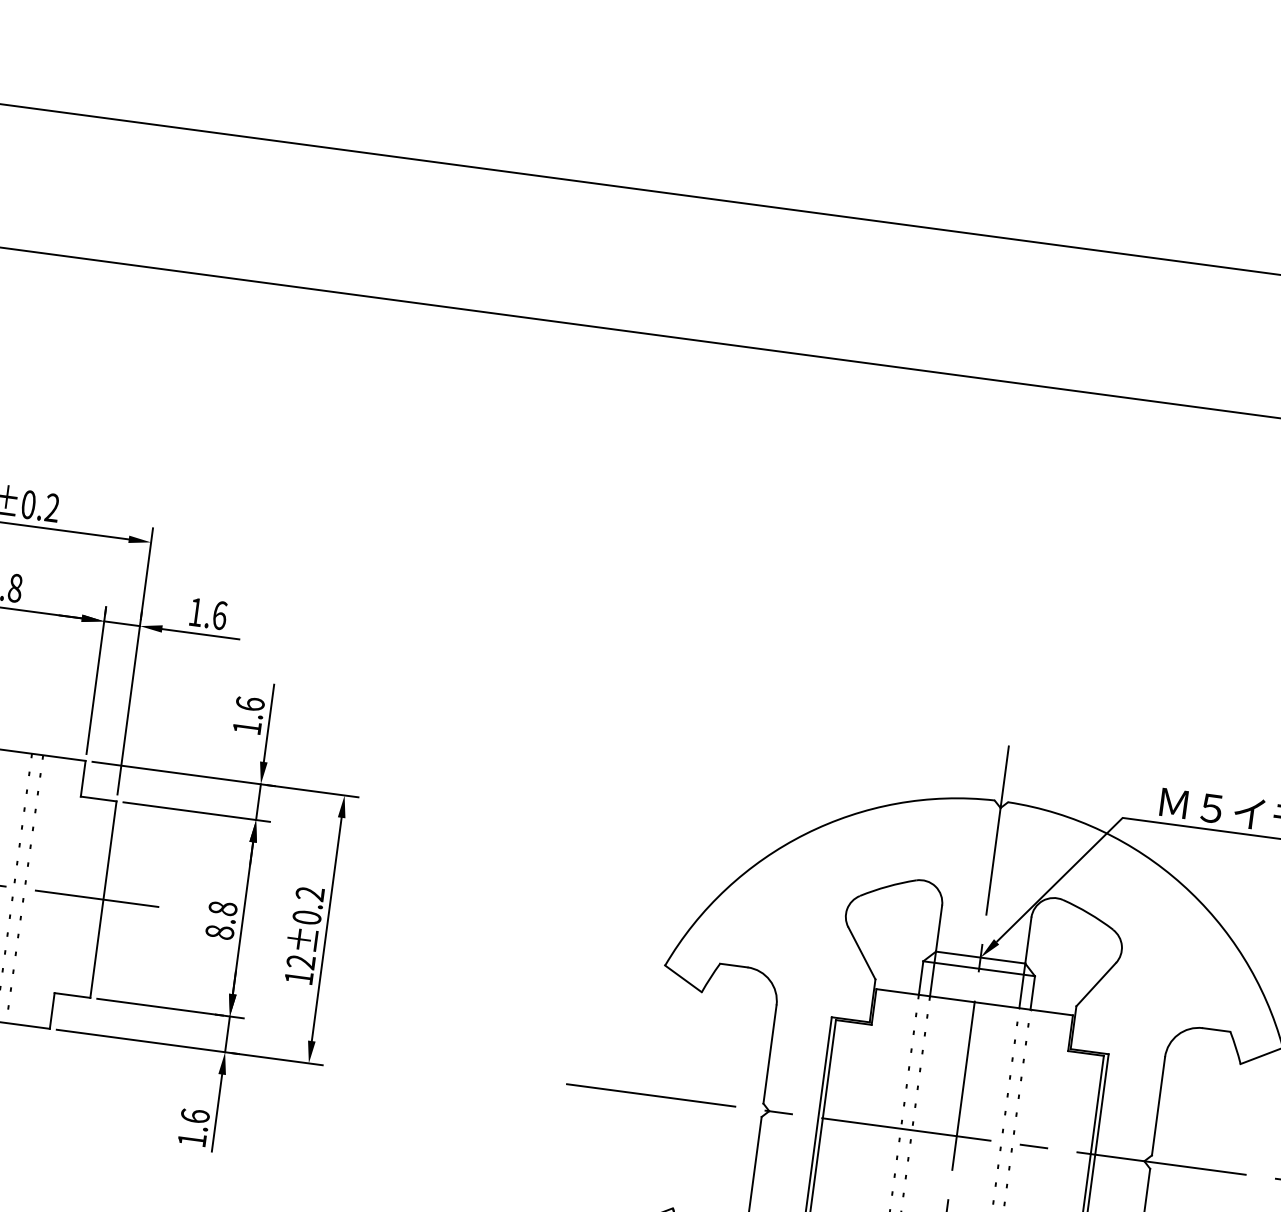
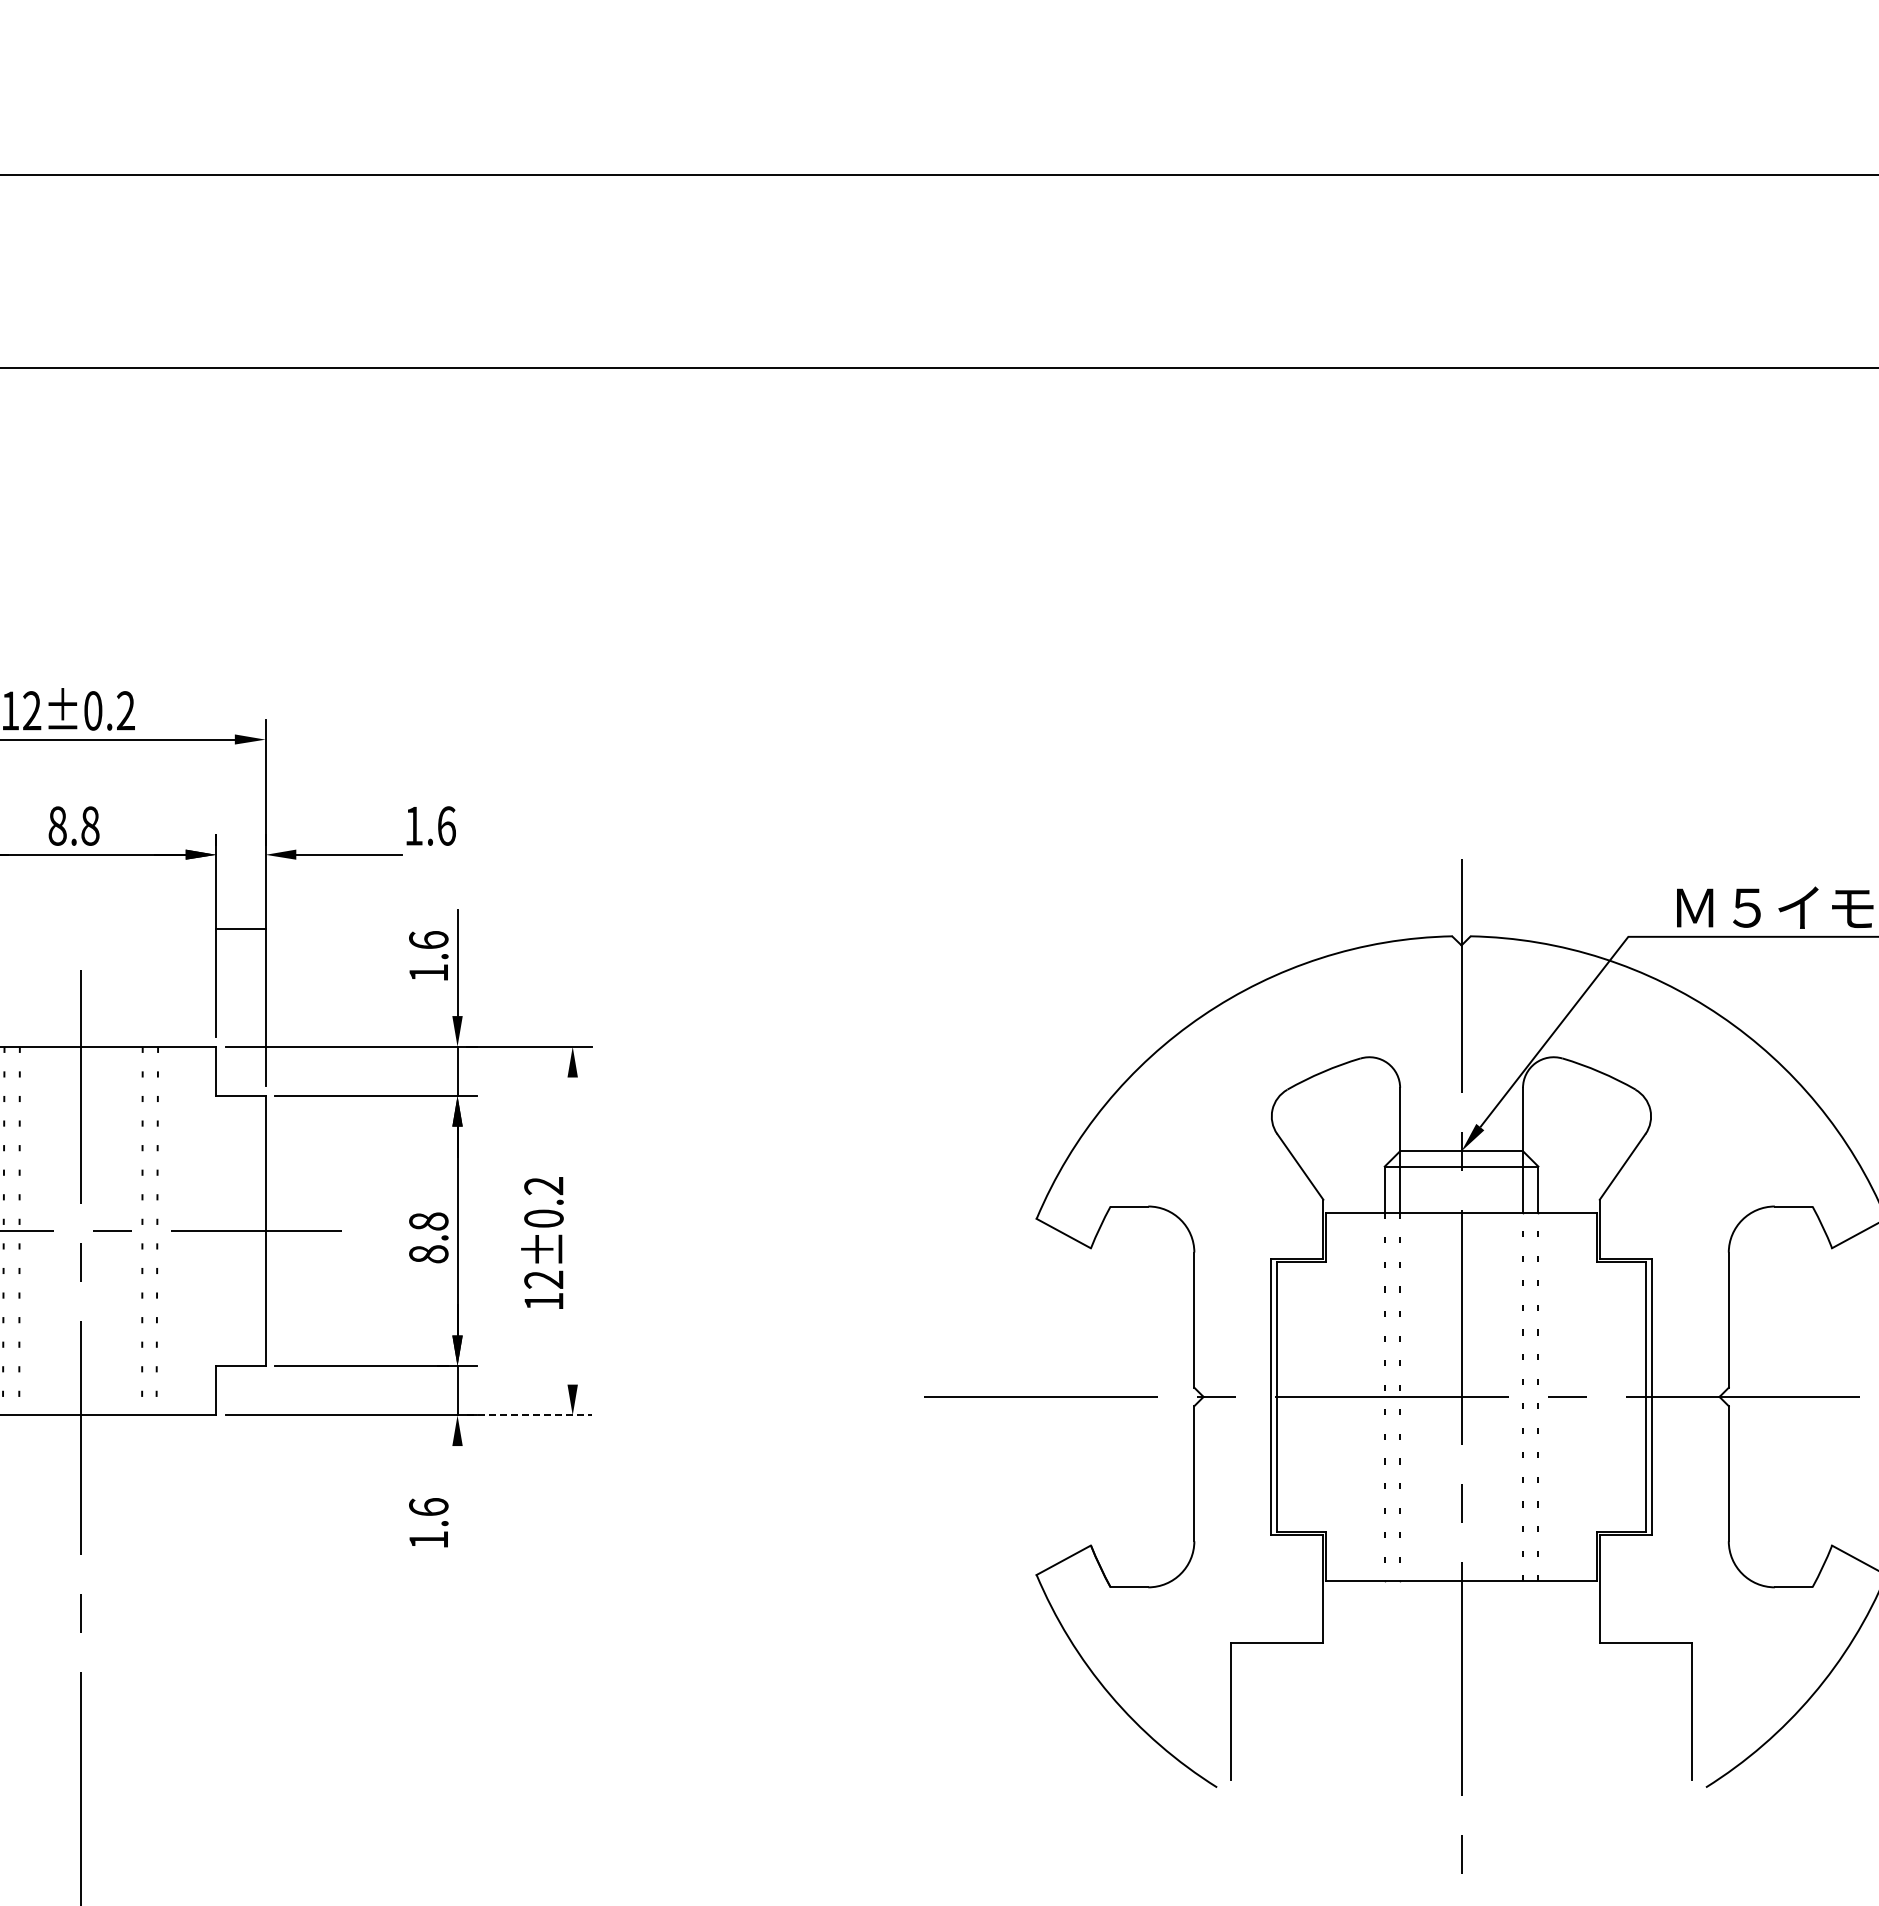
text: (208, 613) -> (430, 825), moved
line: (121, 623) -> (240, 928), moved
line: (326, 928) -> (572, 1230), removed
line: (277, 1059) -> (529, 1415), solid -> dashed
line: (216, 1113) -> (457, 1499), removed

